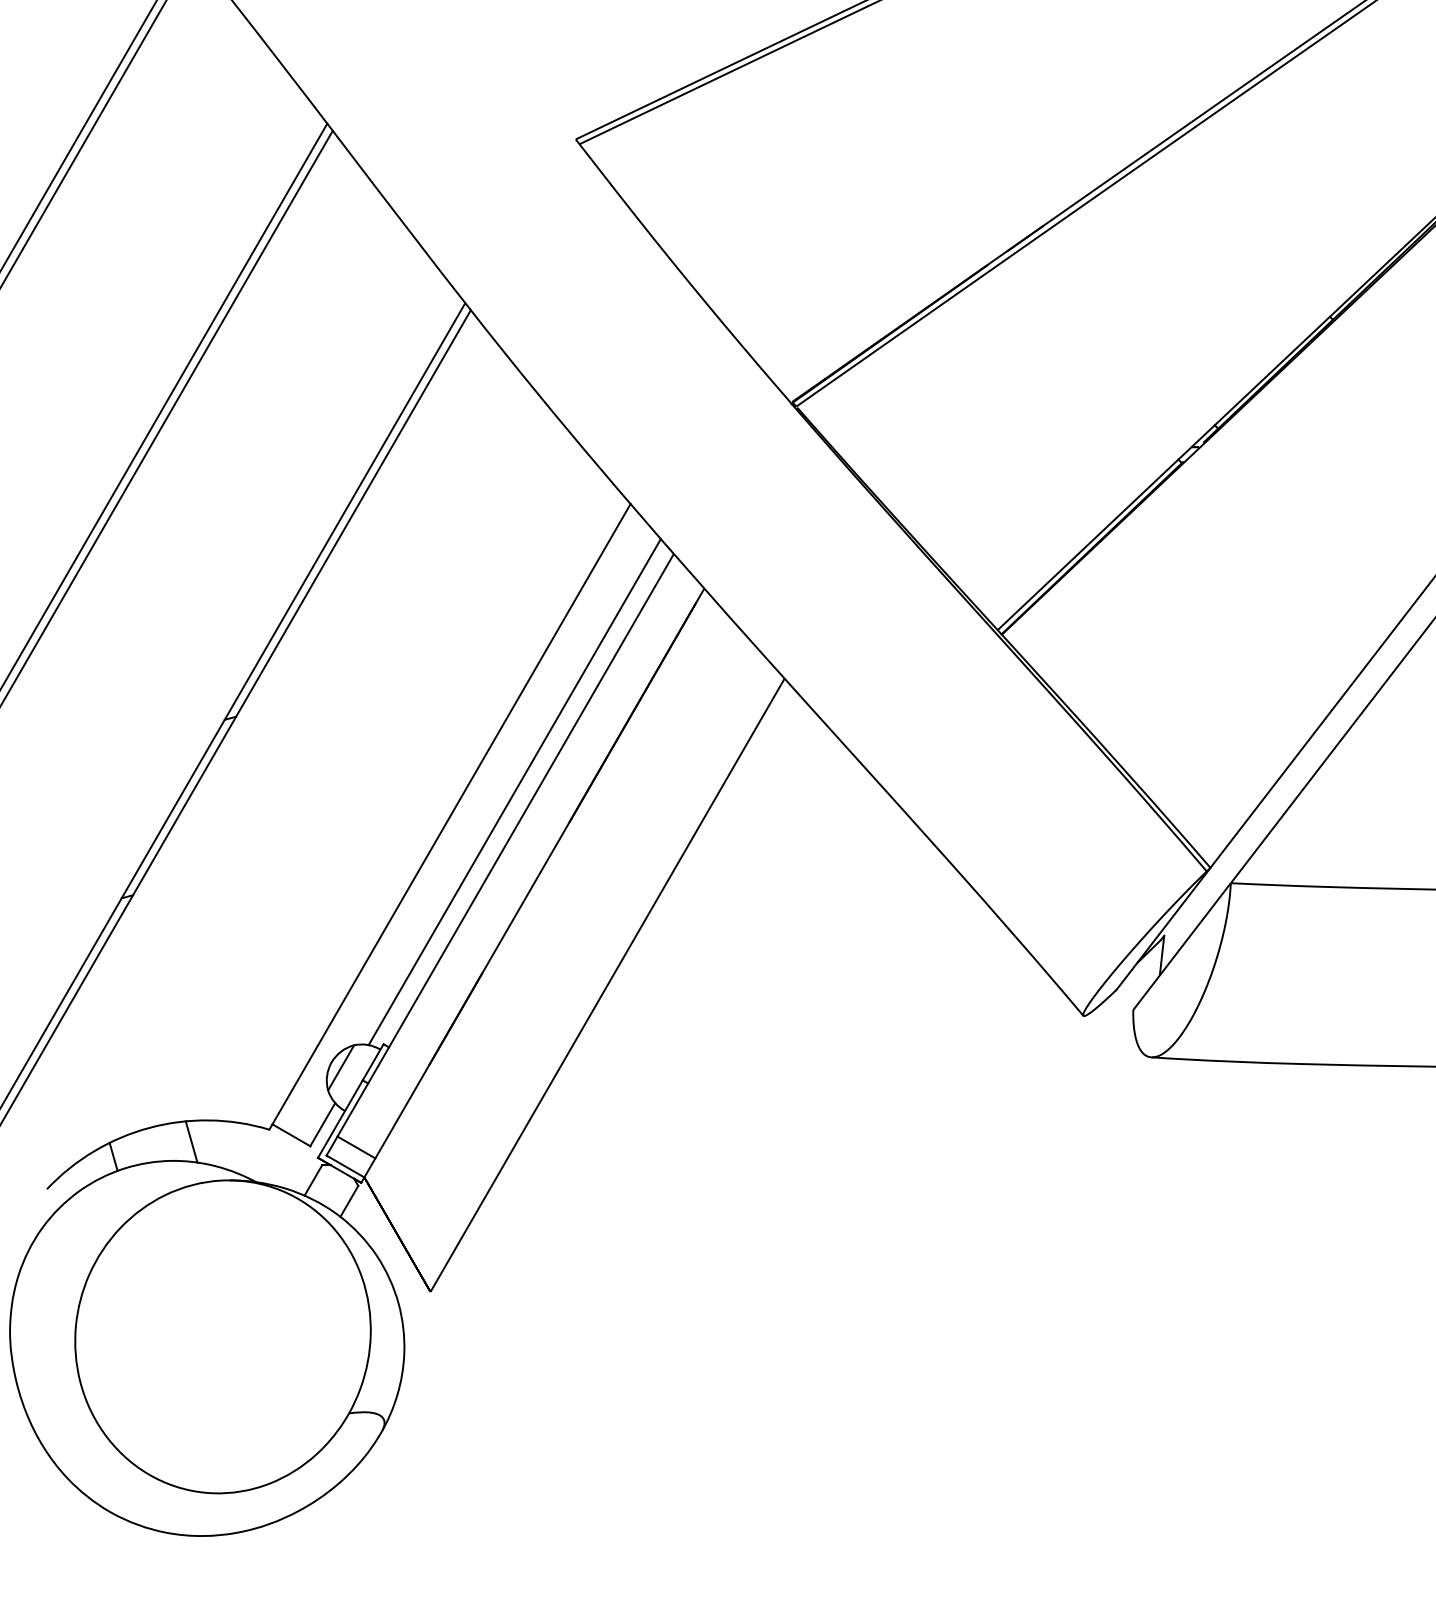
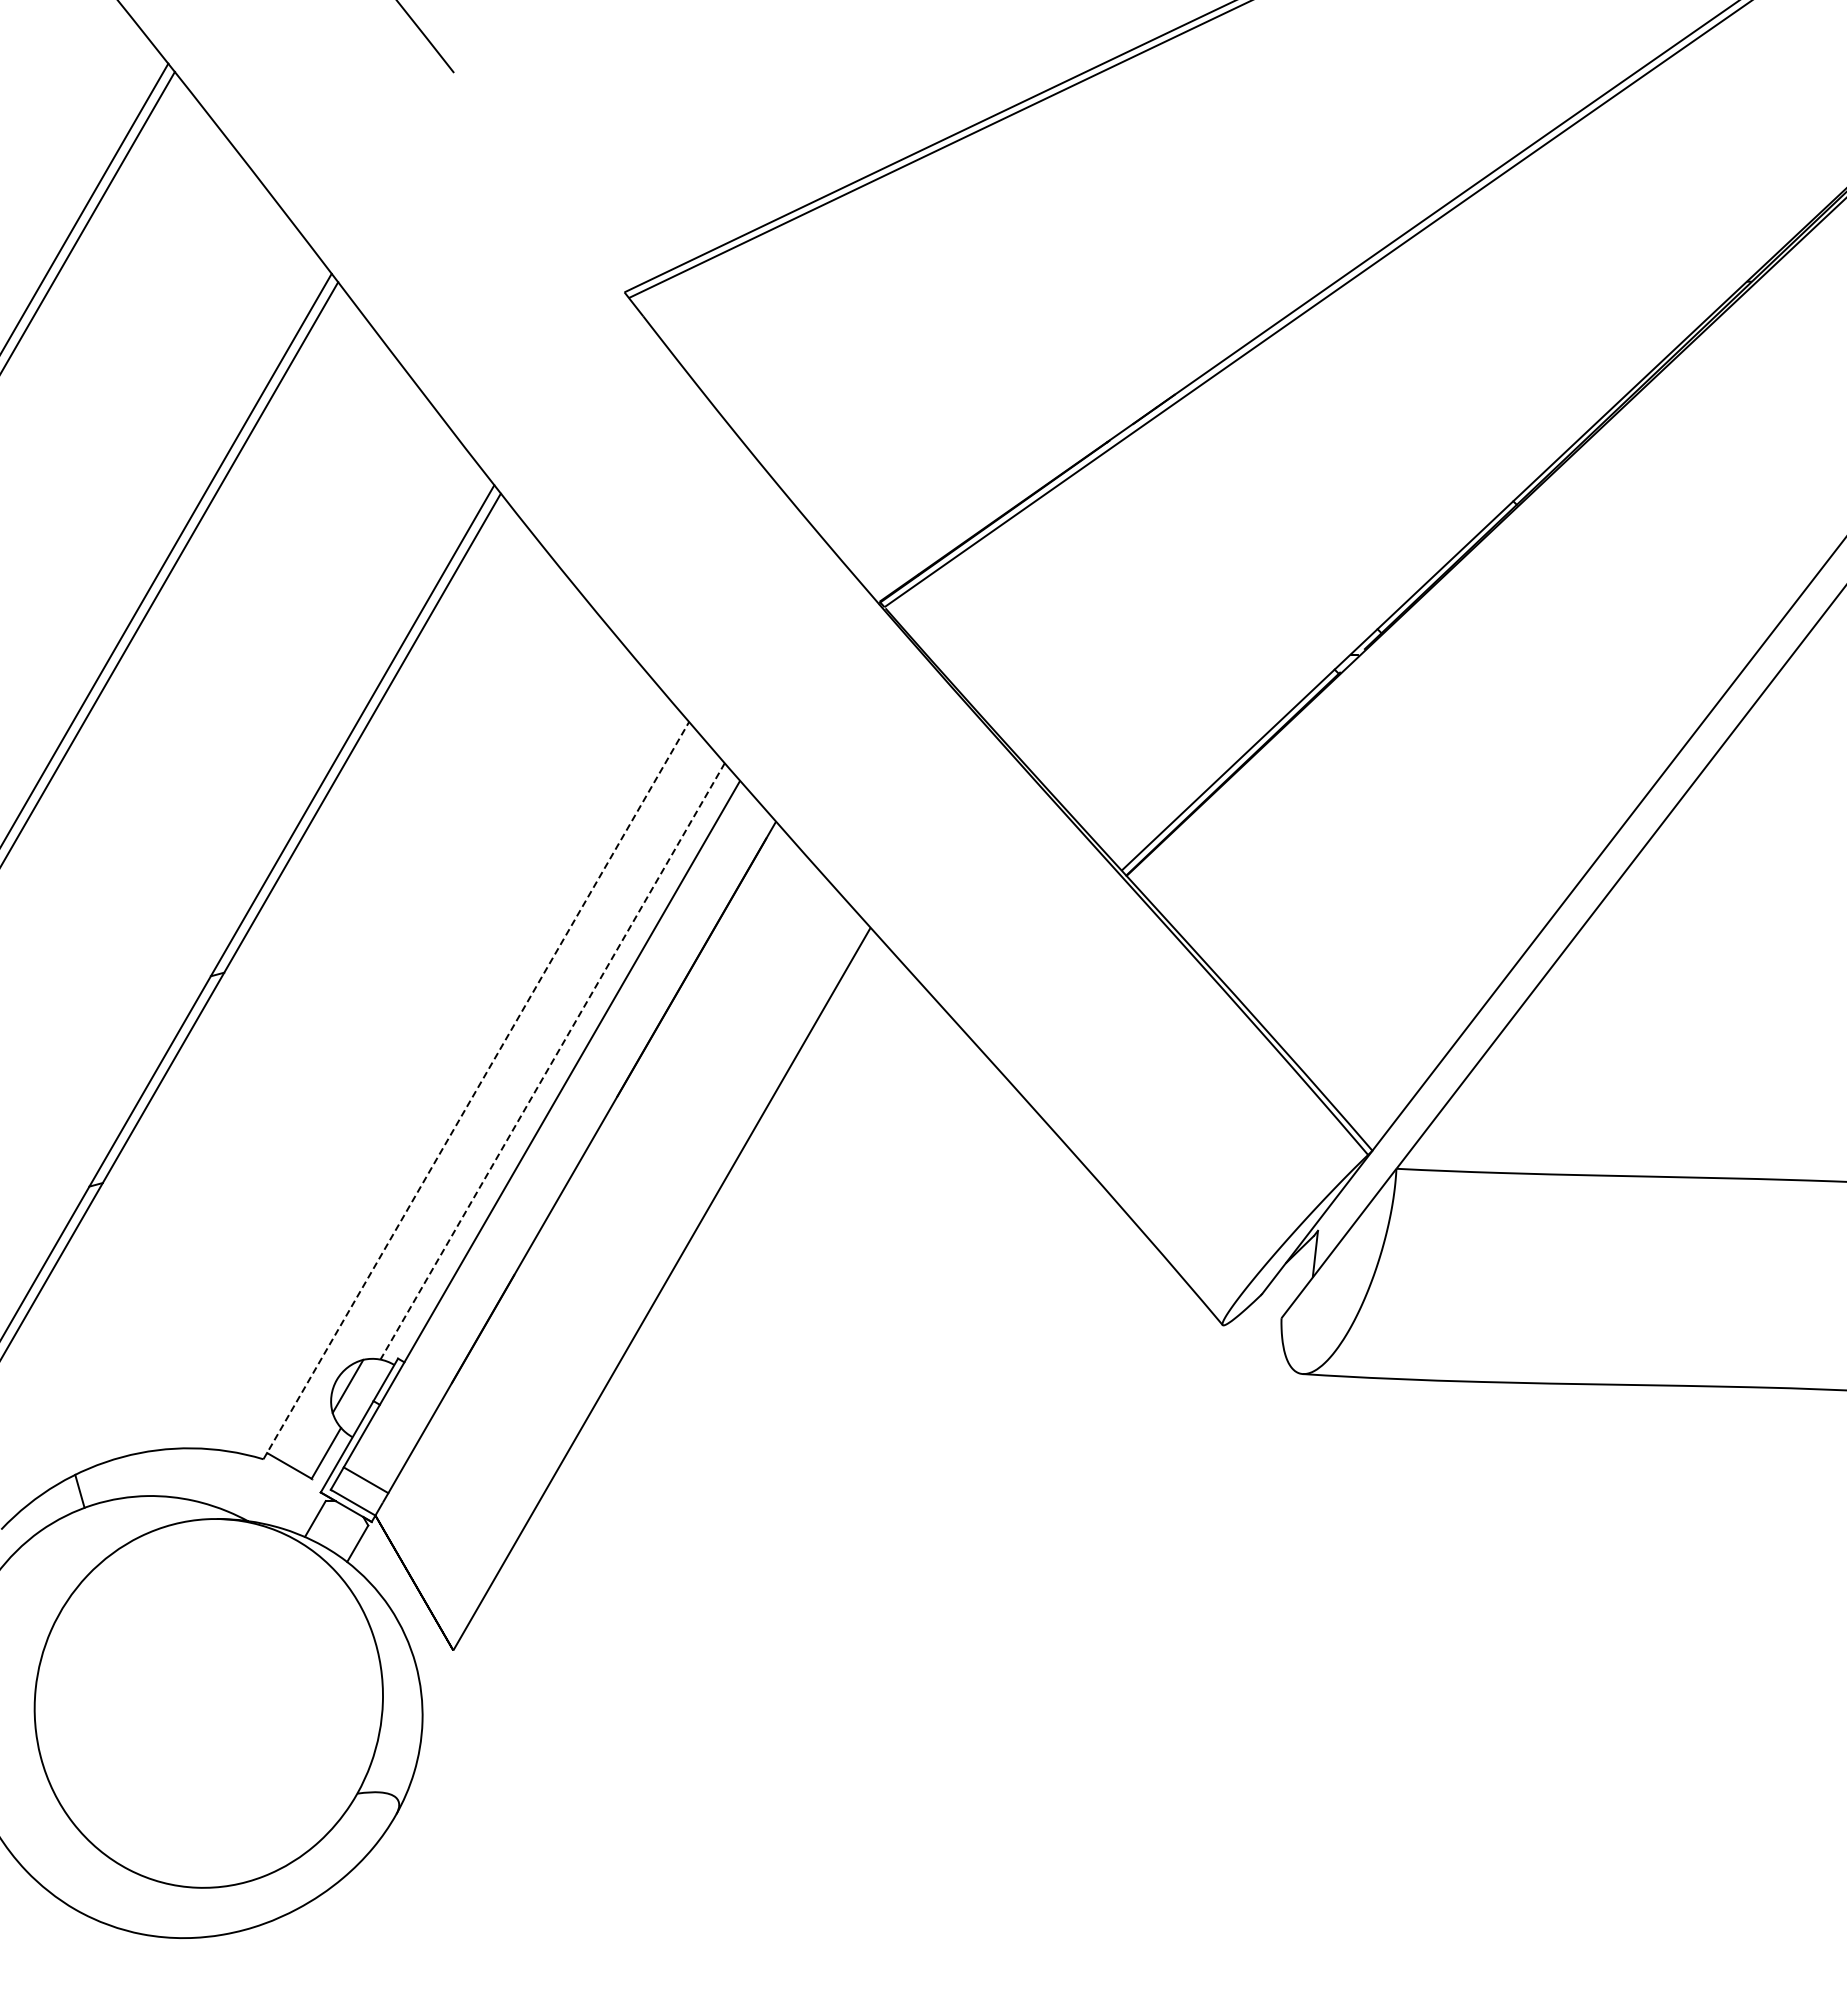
line: (514, 792) -> (552, 1061), solid -> dashed
line: (450, 816) -> (476, 1090), solid -> dashed
line: (191, 1141) -> (171, 1473), removed

